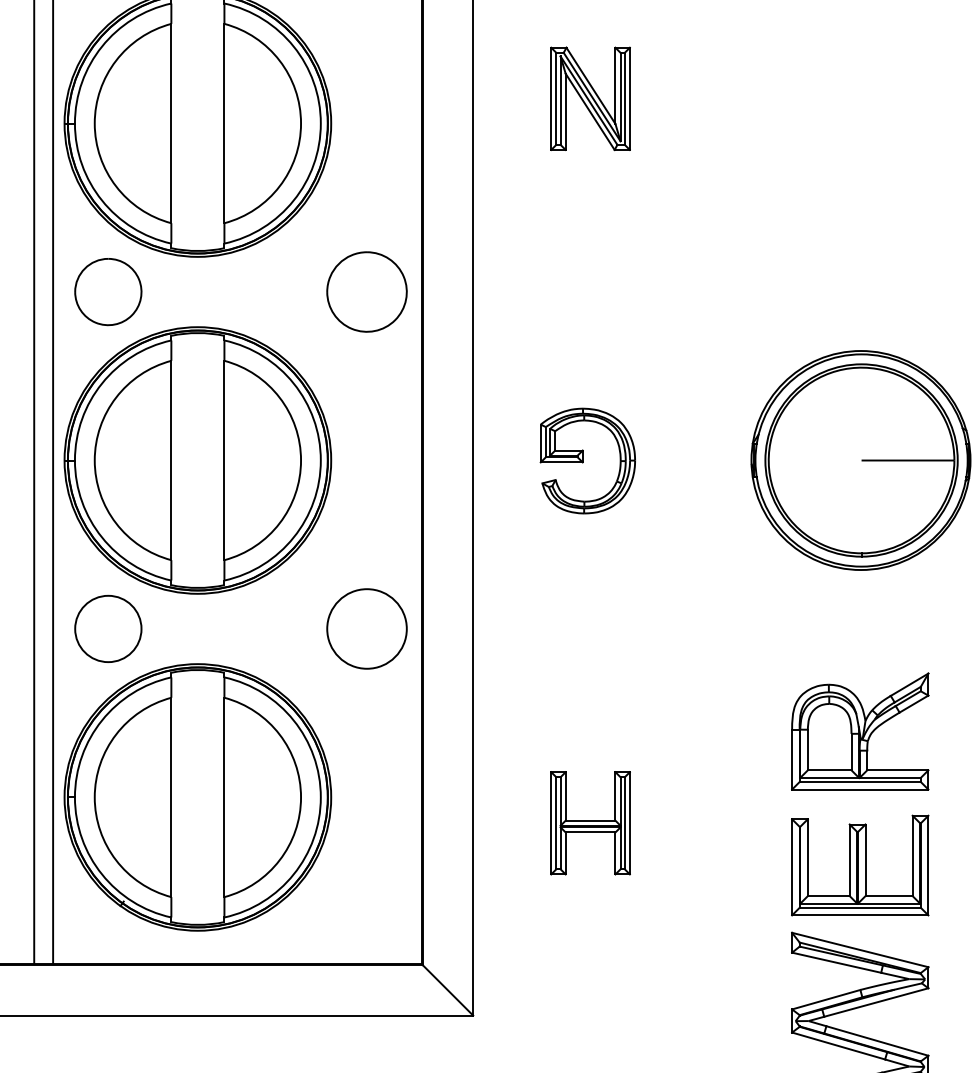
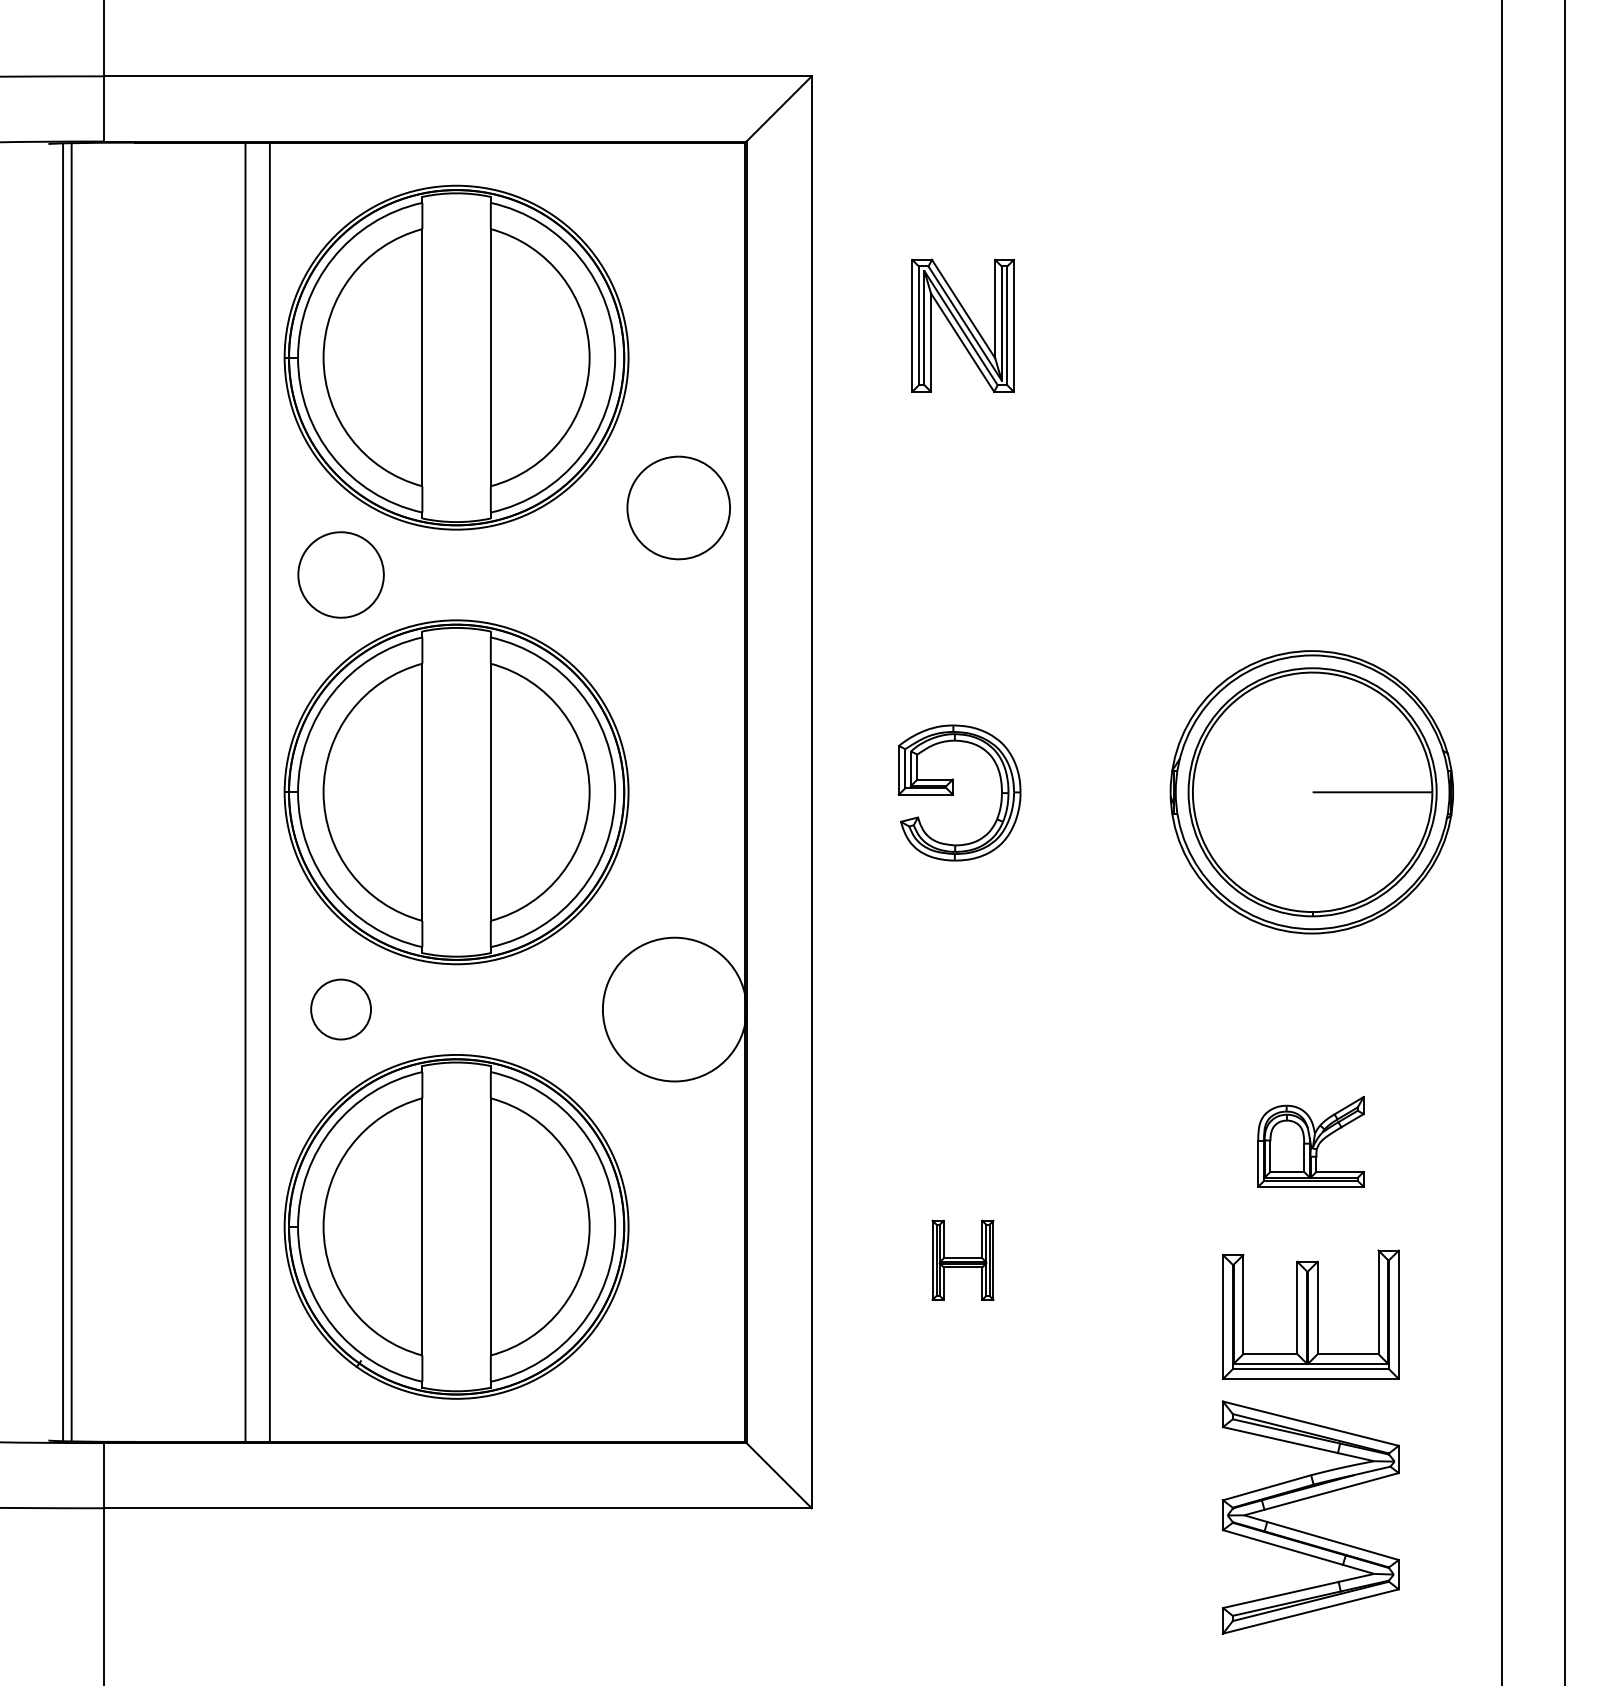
part: (366, 291) -> (678, 507), moved
circle: (107, 628) -> (340, 1009), size x0.7
circle: (366, 628) -> (674, 1009), size x1.4
part: (859, 731) -> (1310, 1141), size x0.6
part: (590, 823) -> (962, 1260), size x0.6

